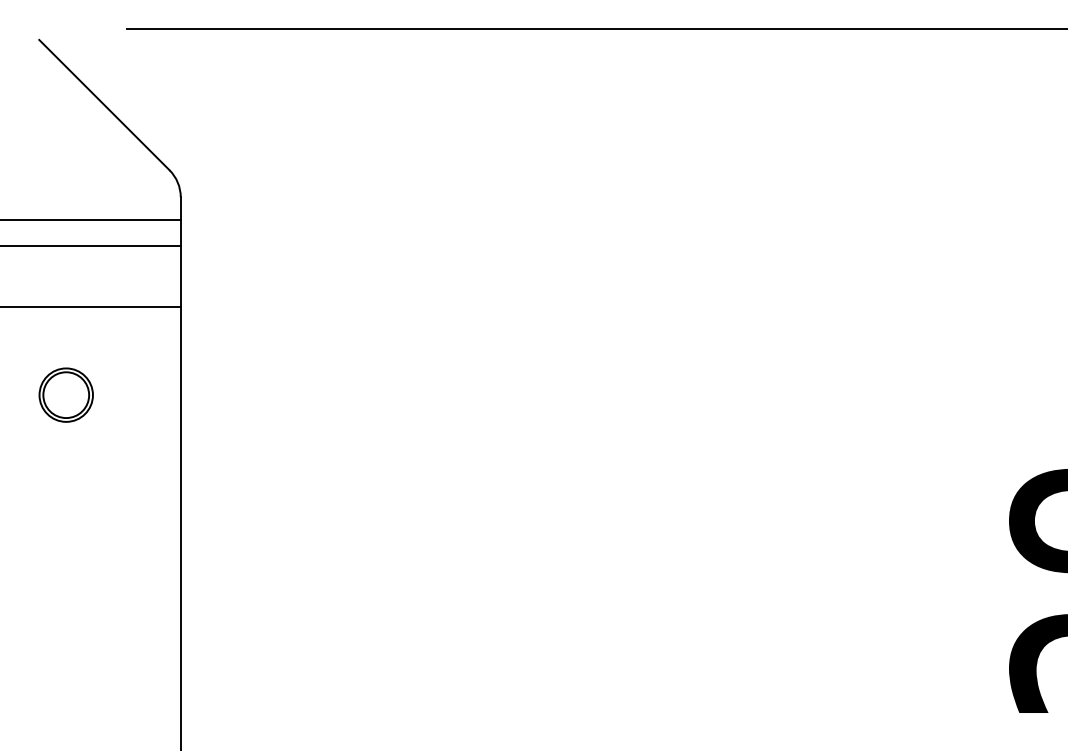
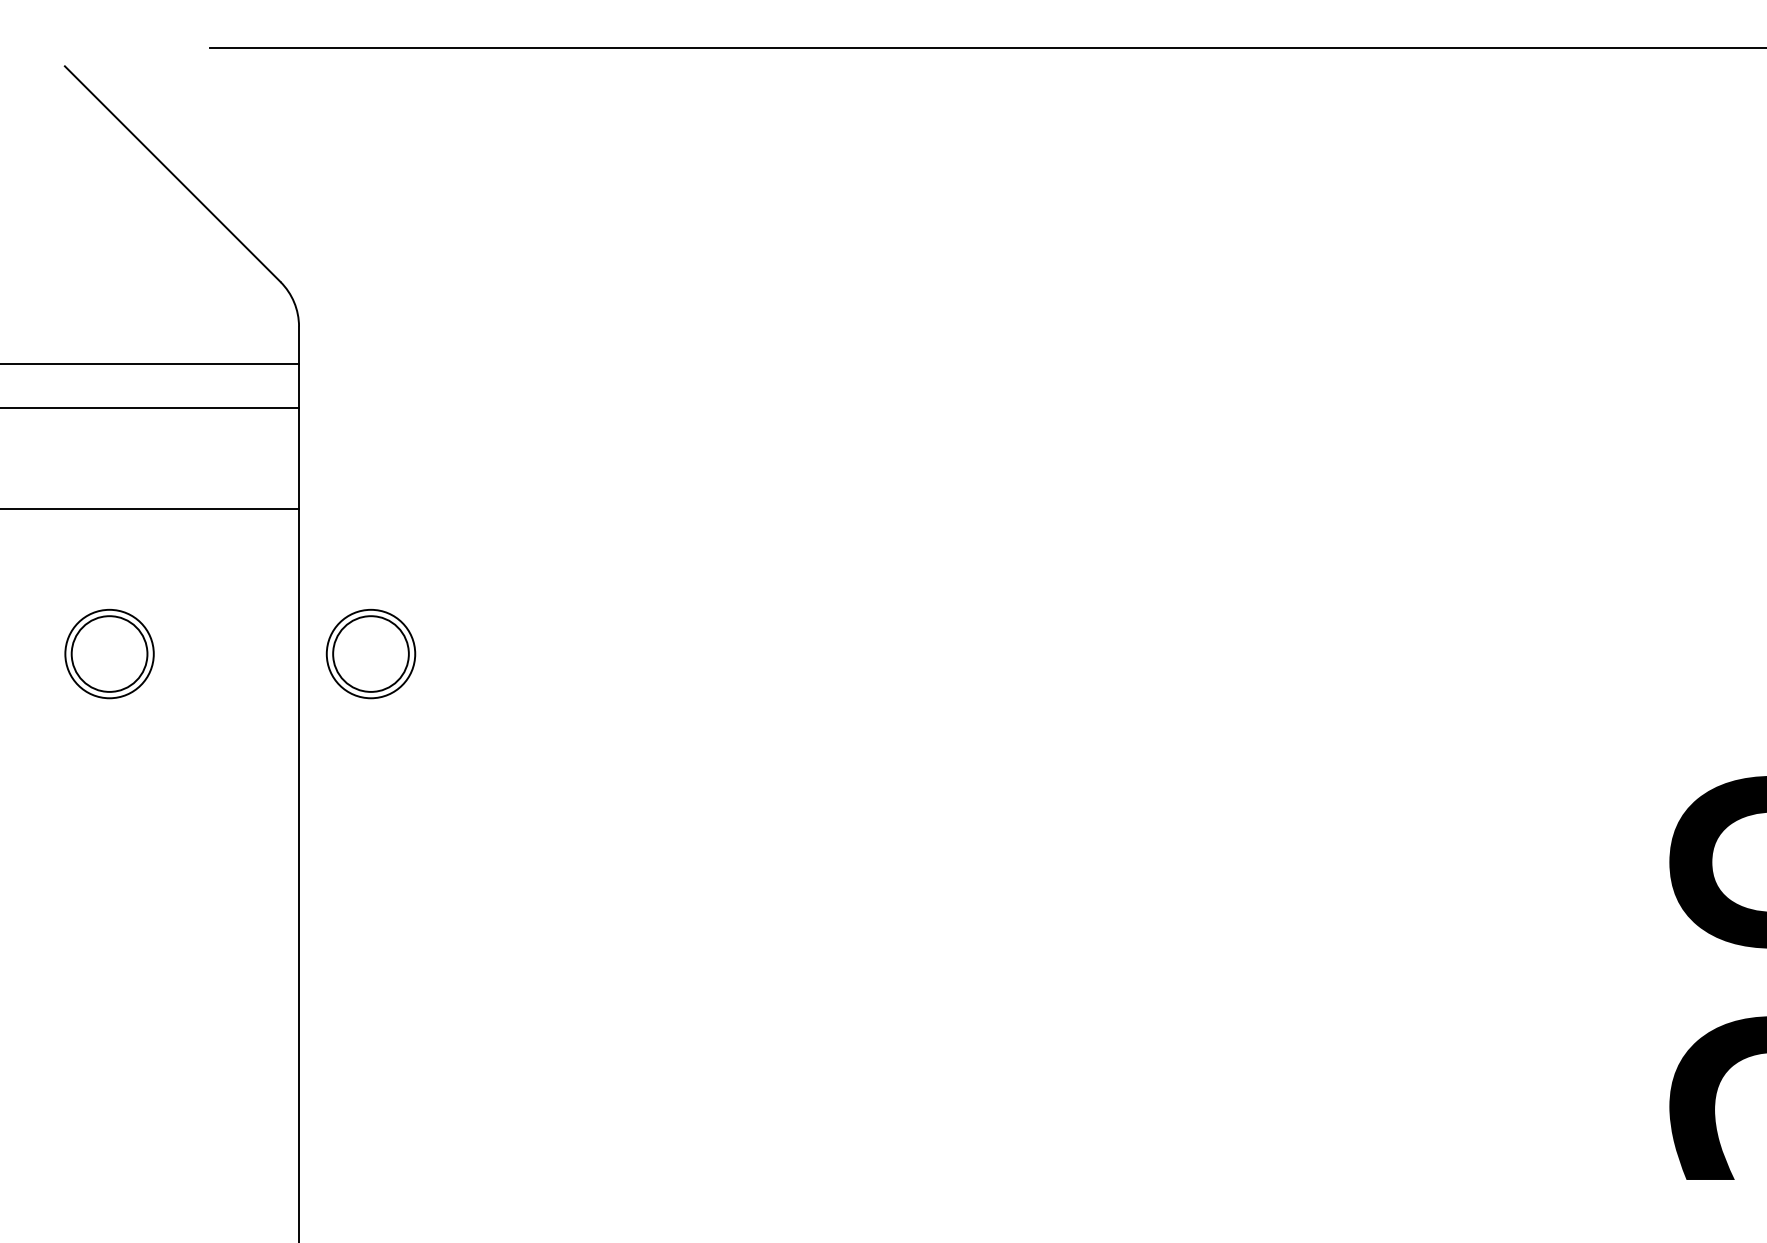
part: (223, 394) -> (369, 652), added

